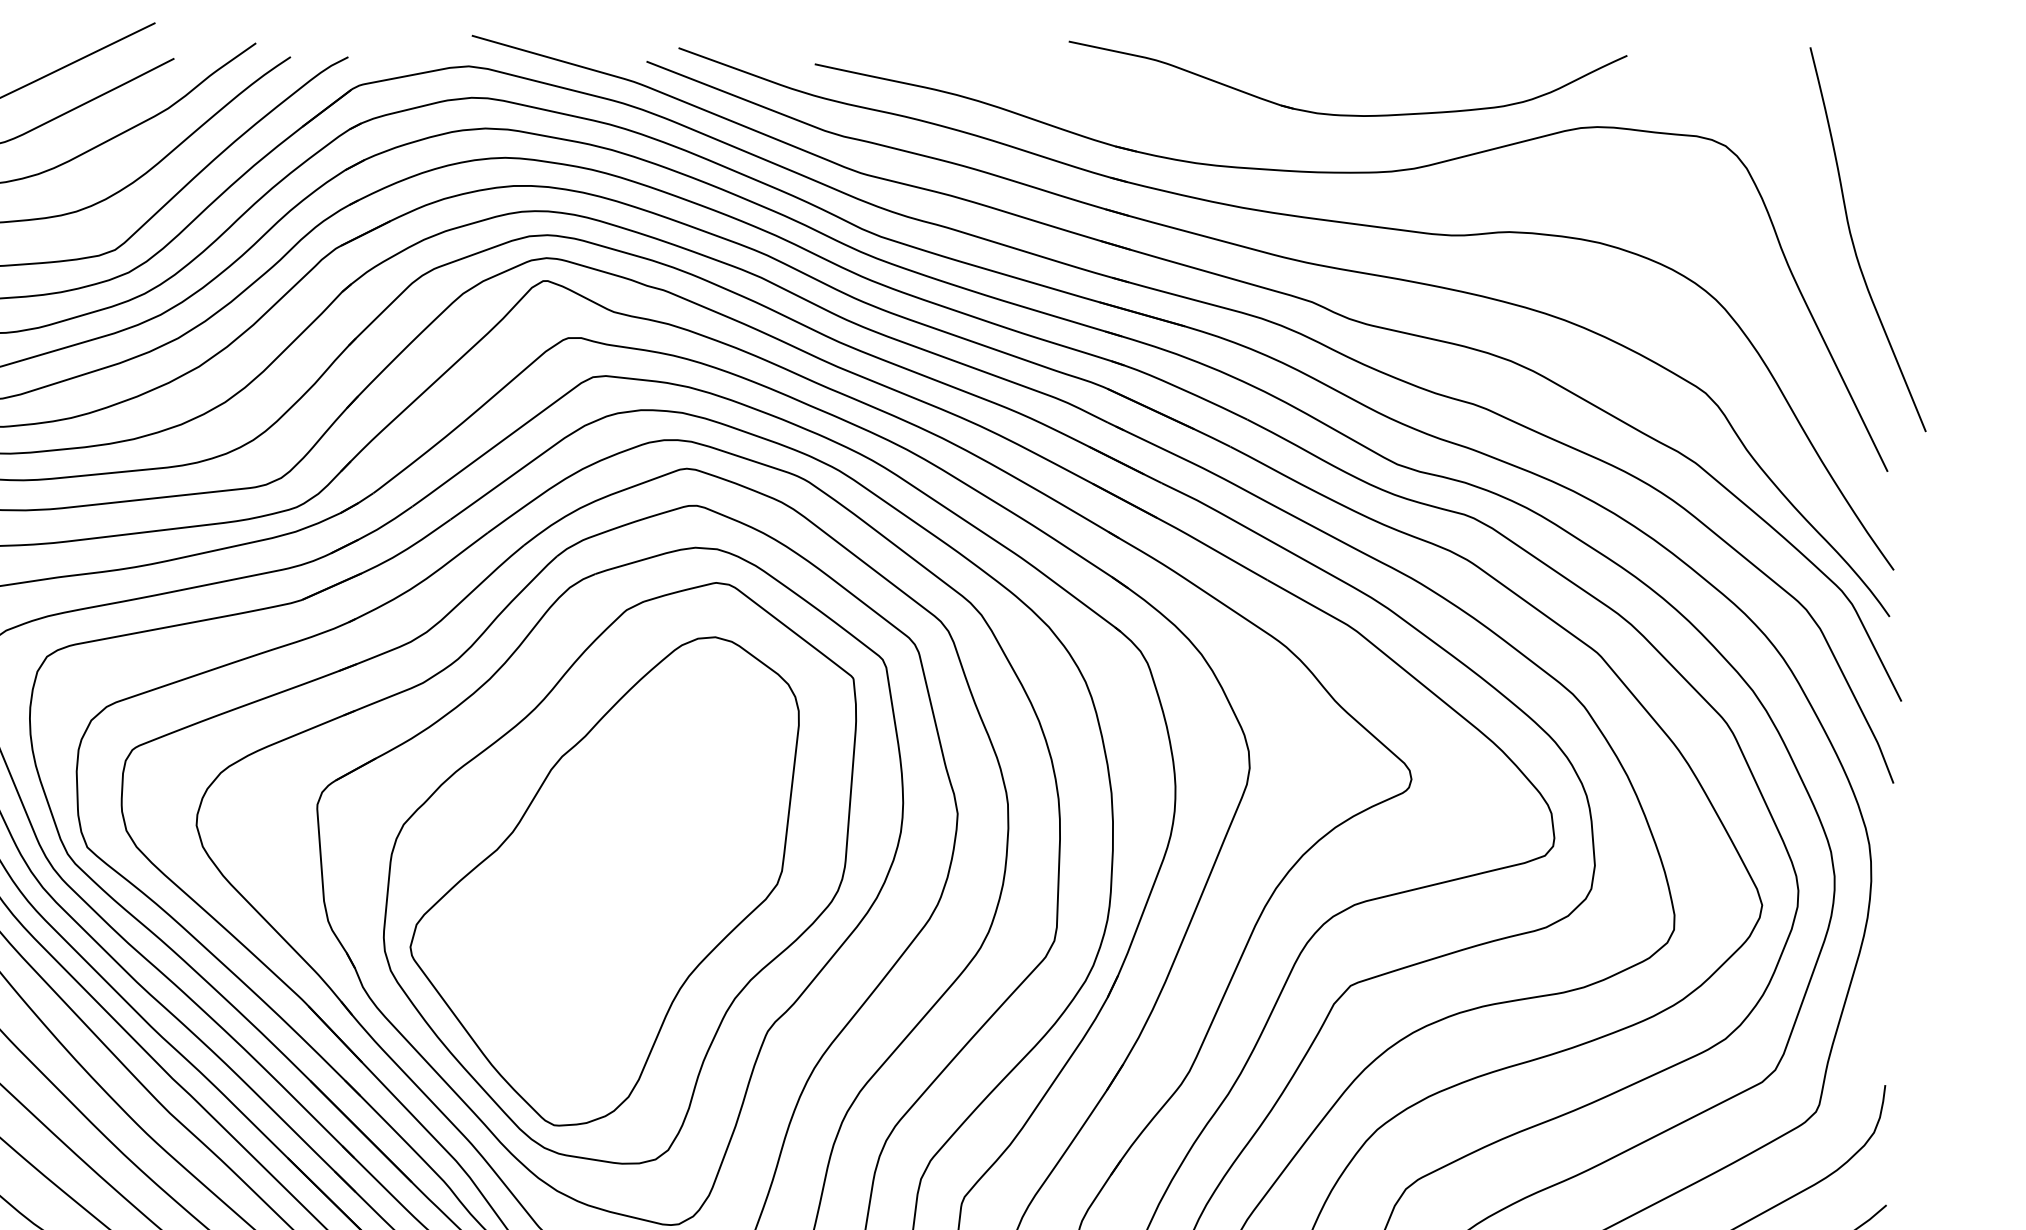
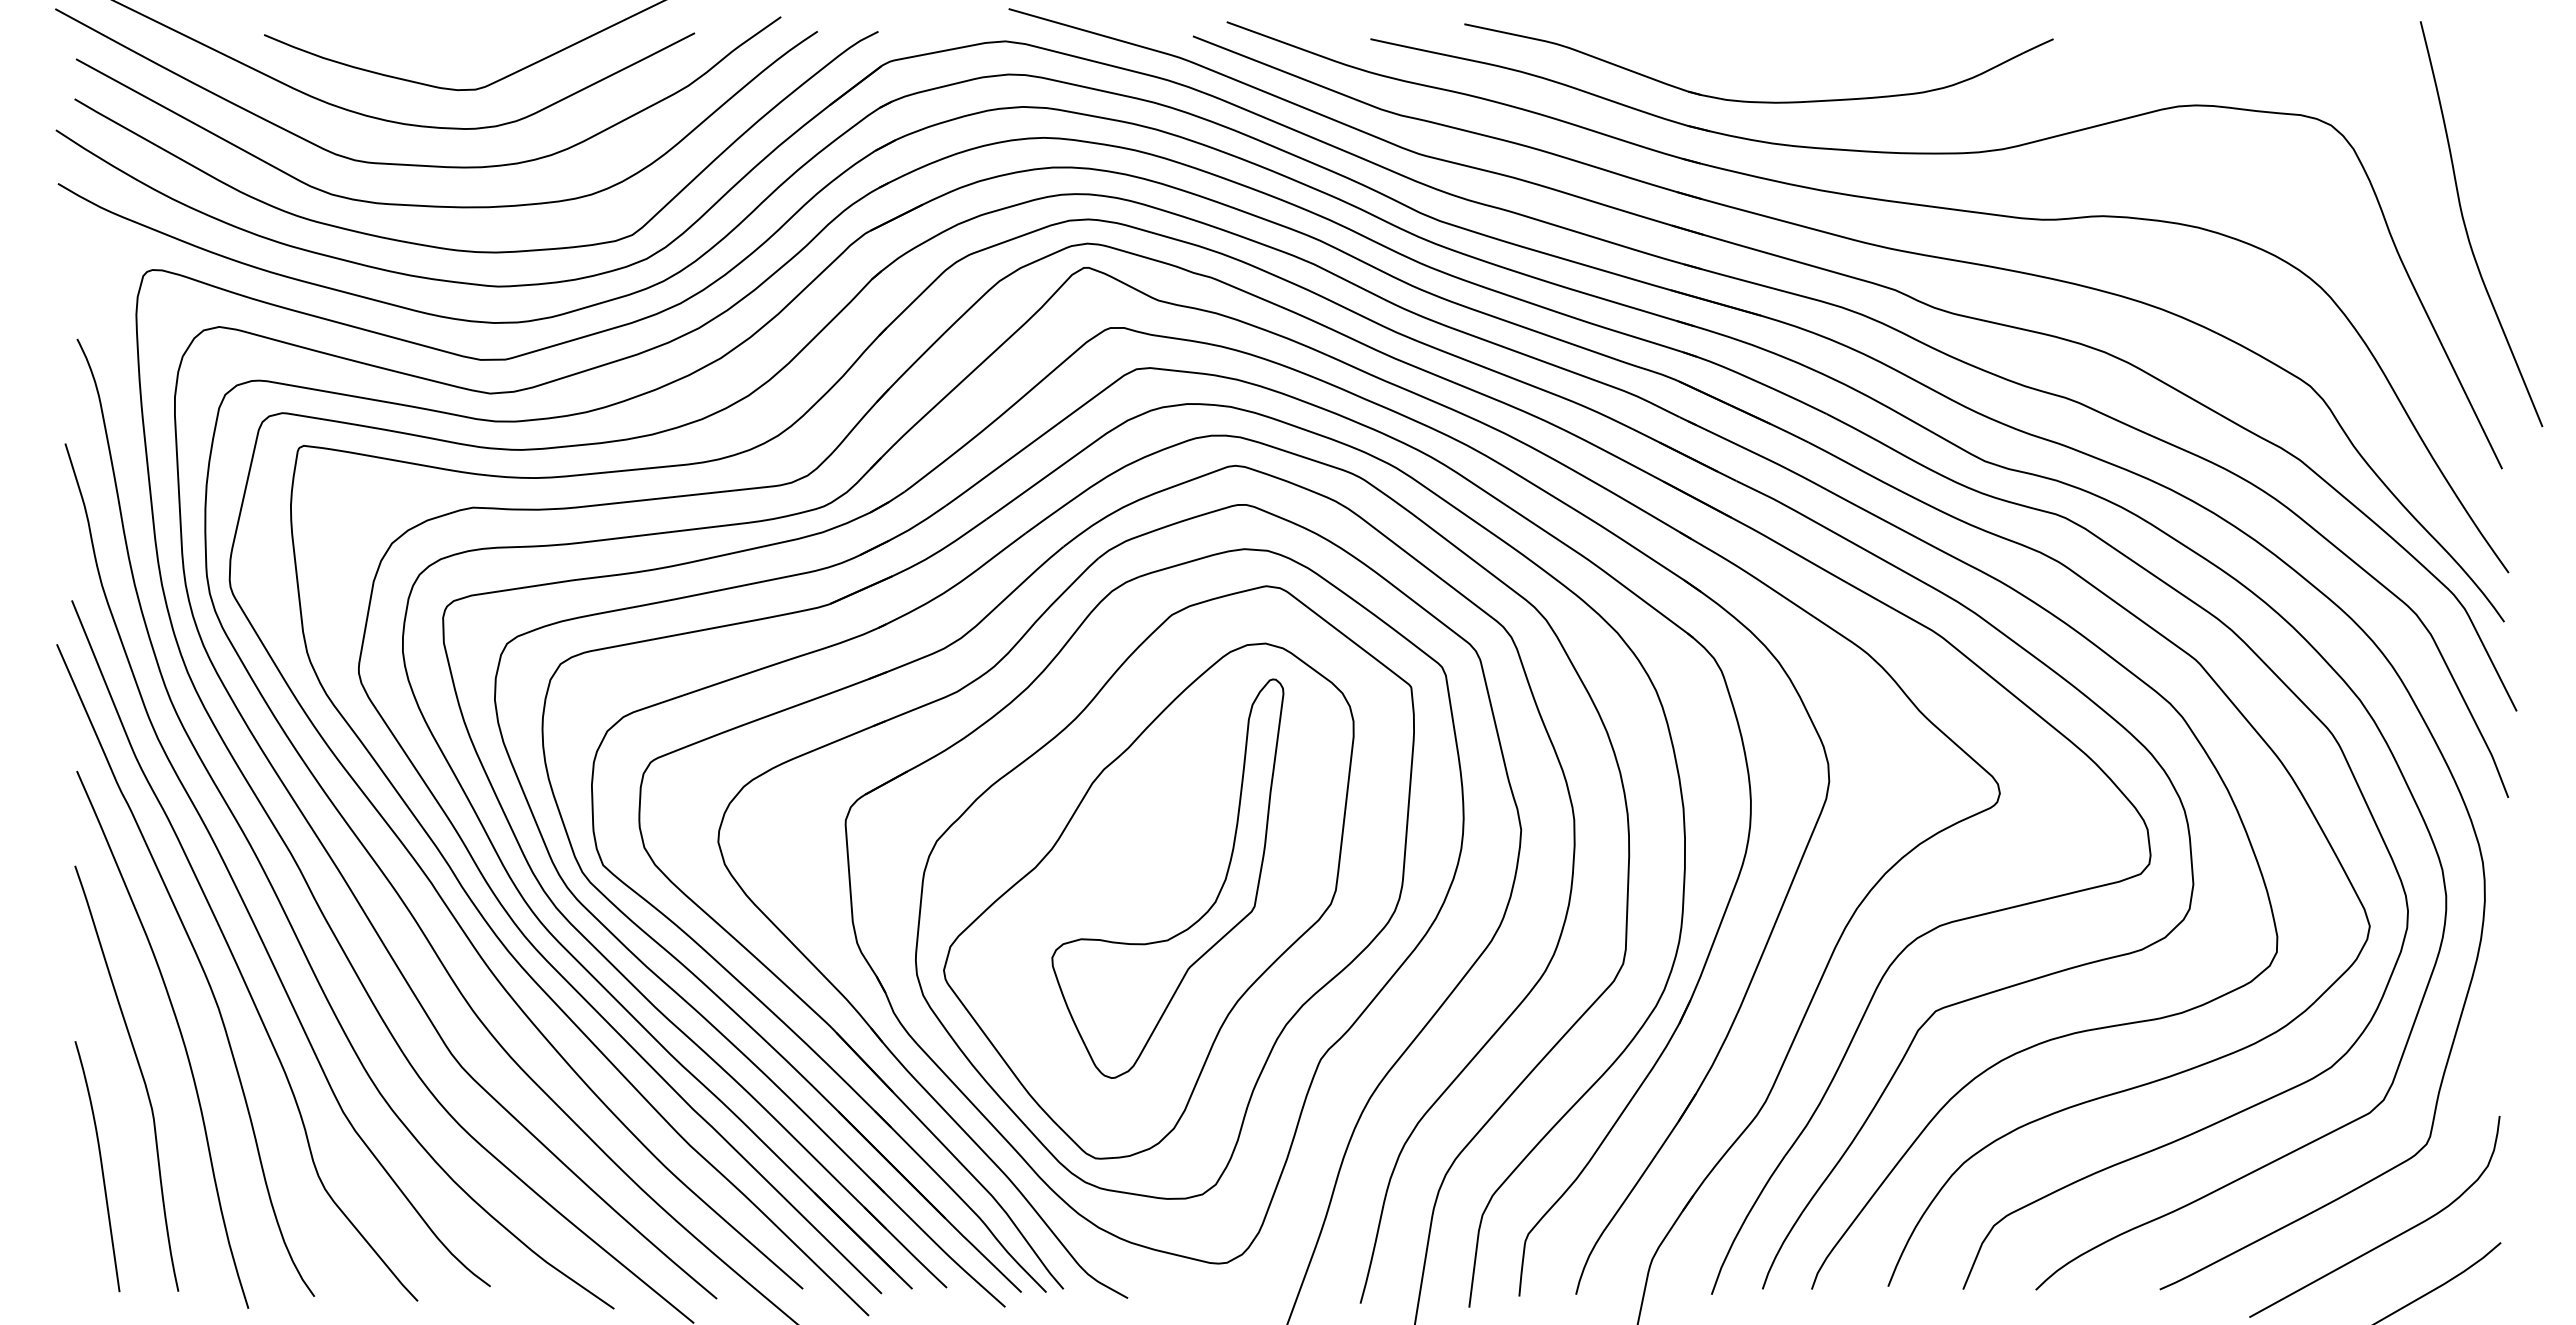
part: (1347, 114) -> (1758, 101), moved
part: (656, 894) -> (1203, 914), added

